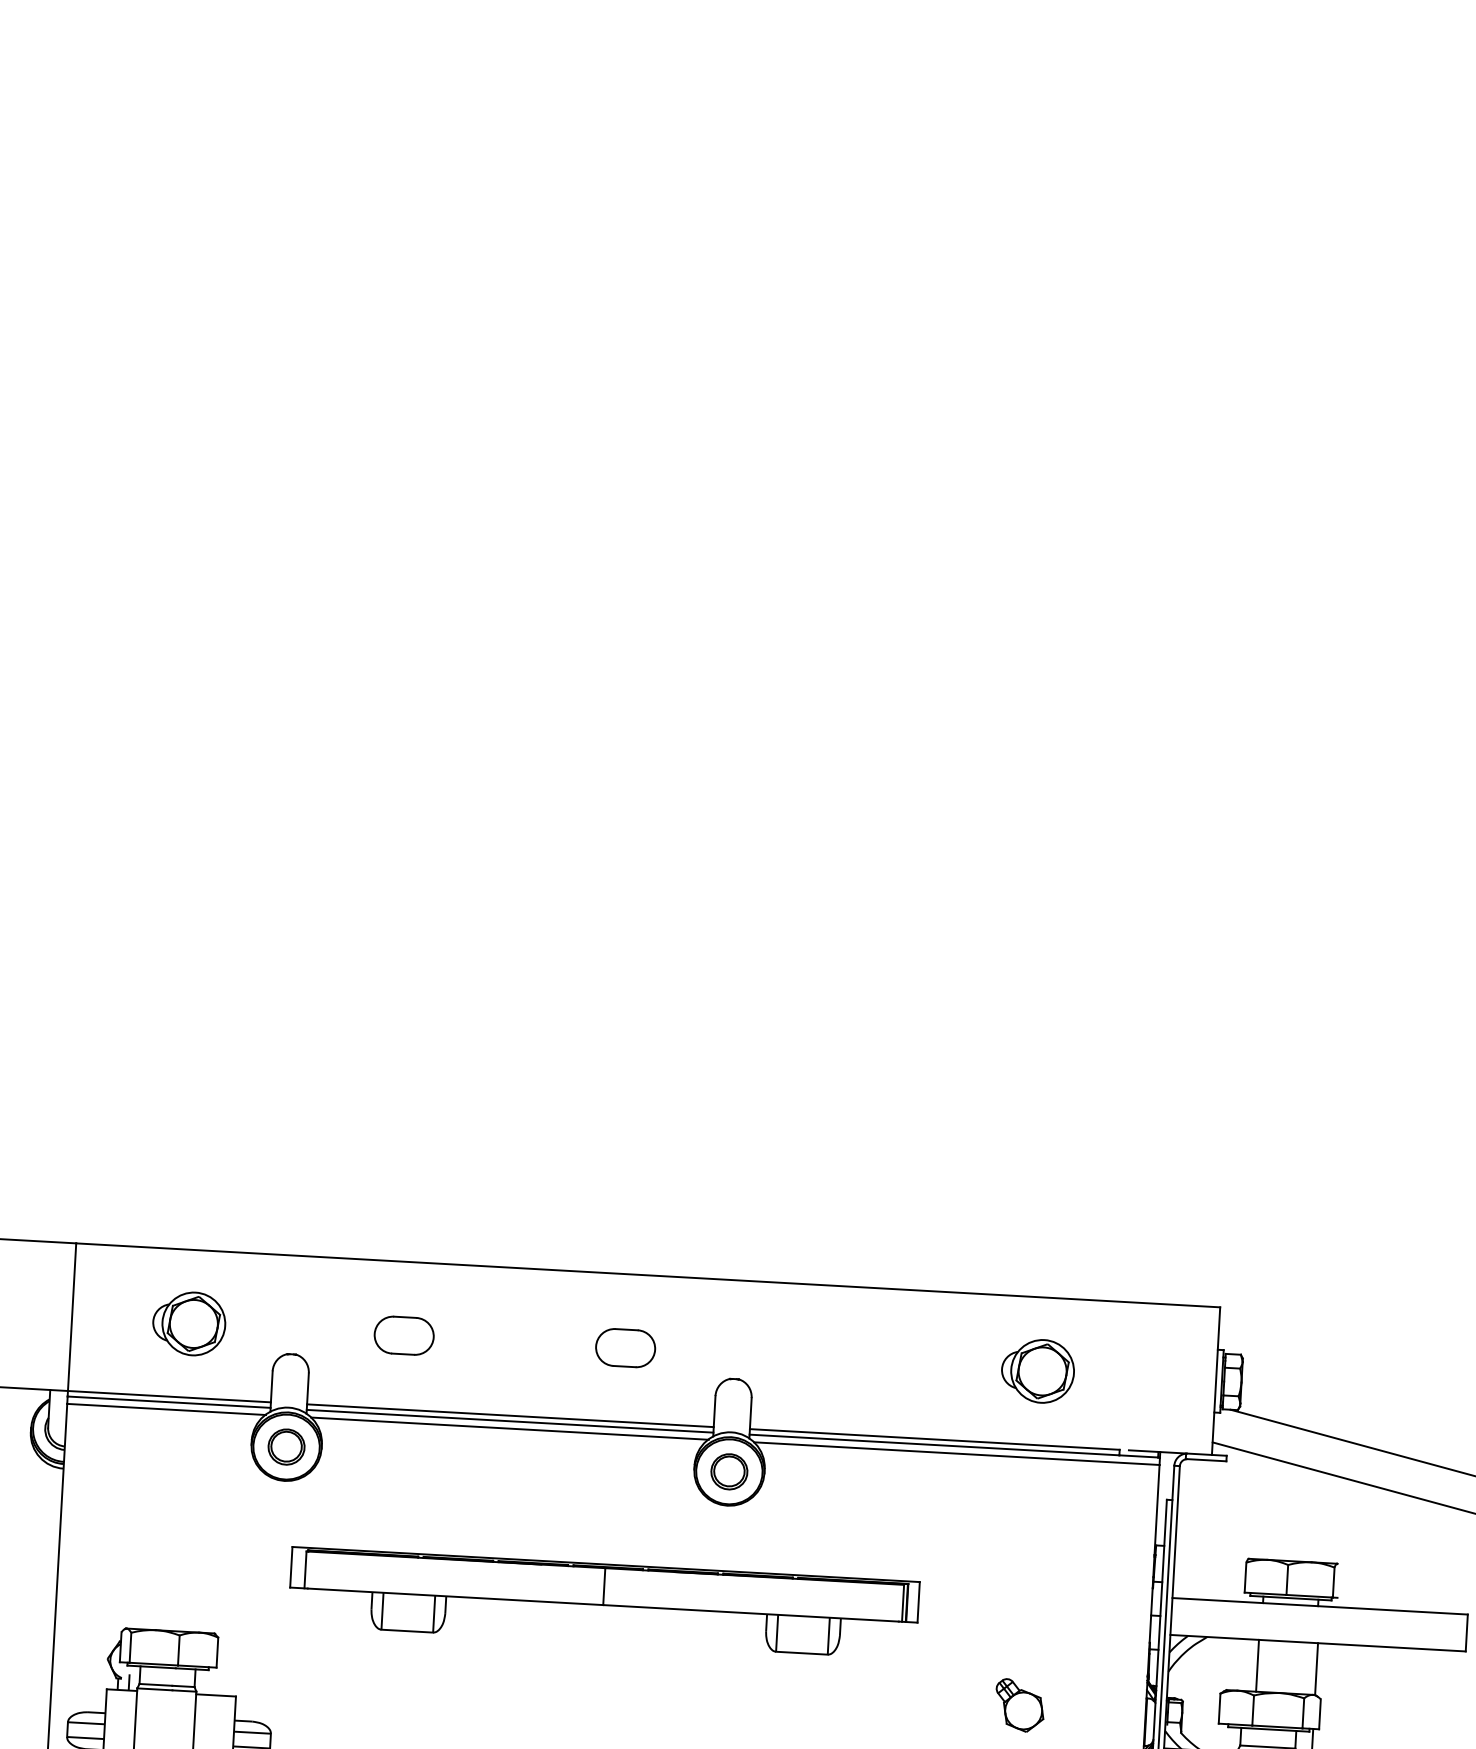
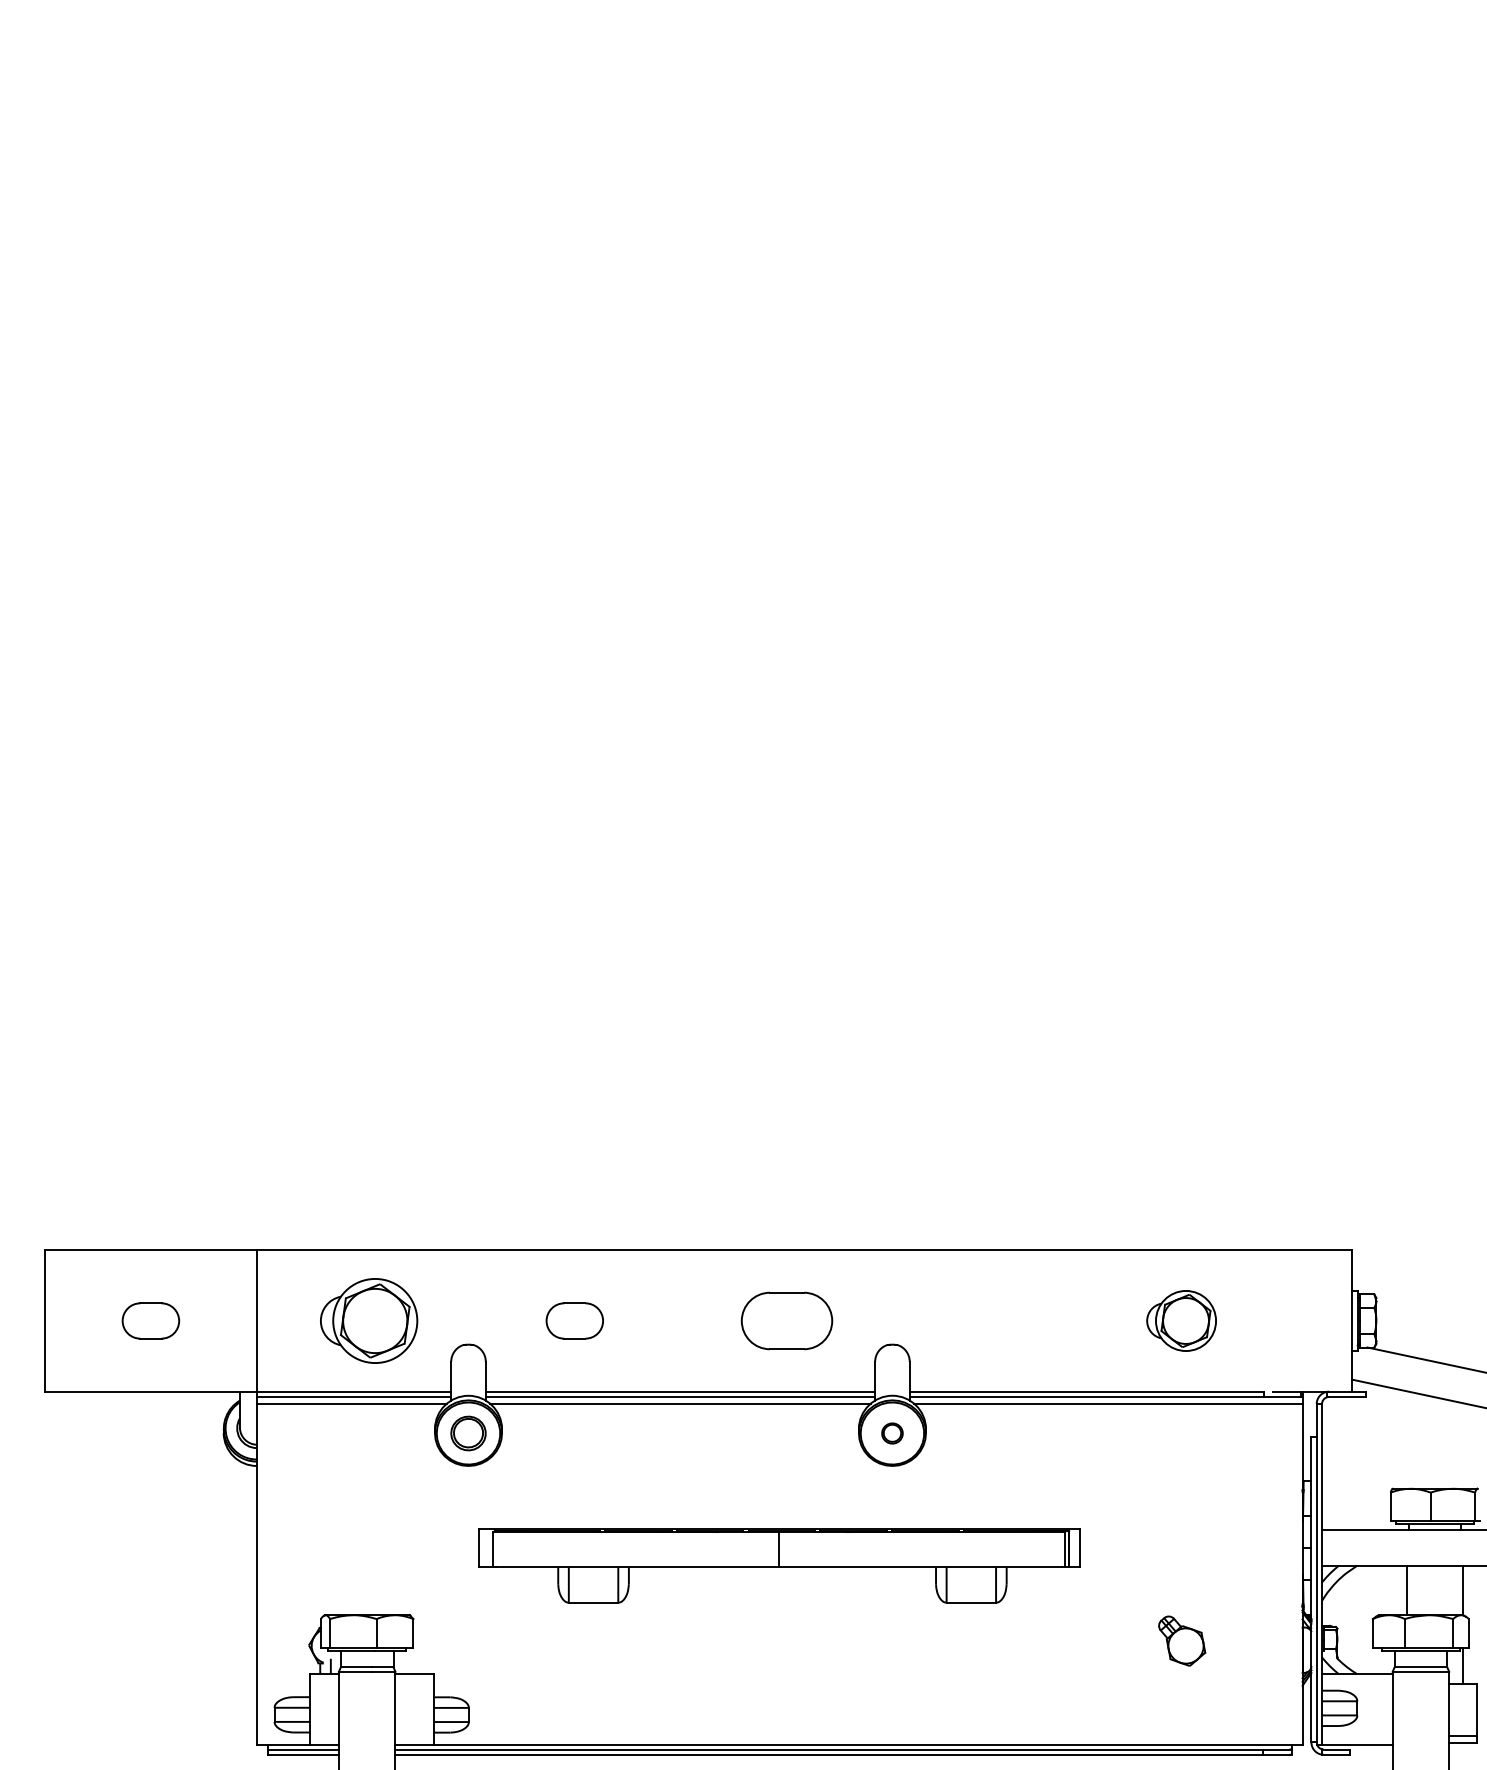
part: (188, 1323) -> (368, 1320), size x1.4
part: (625, 1347) -> (786, 1320), size x1.6
part: (729, 1471) -> (892, 1433), size x0.6

